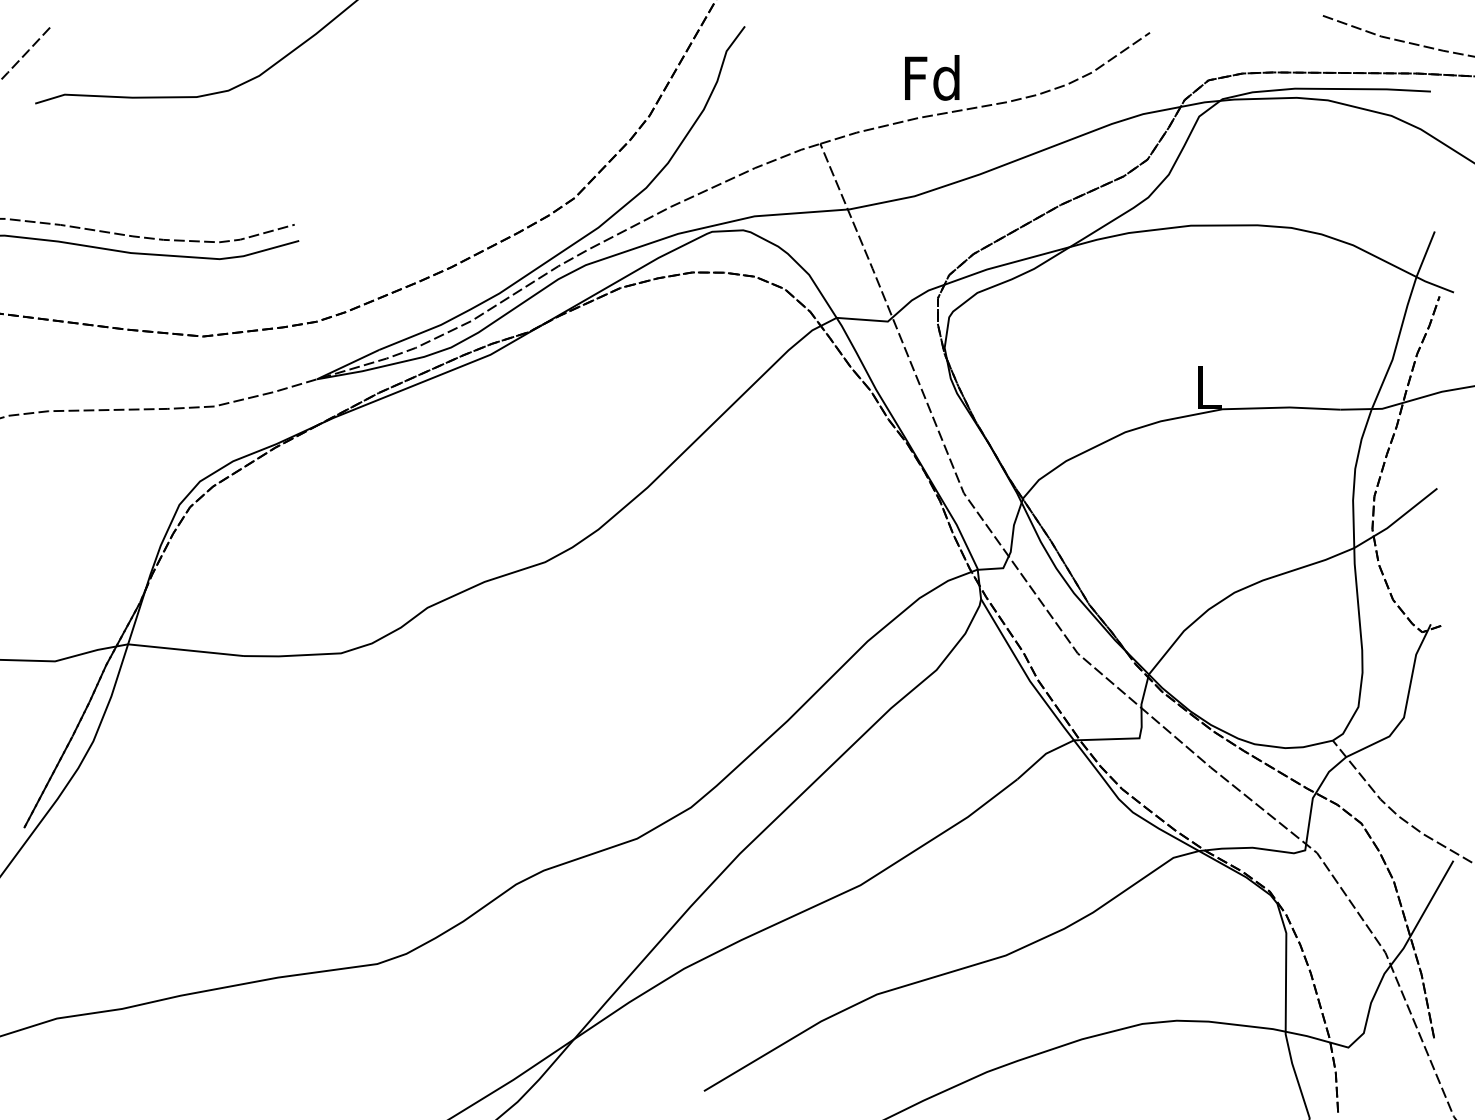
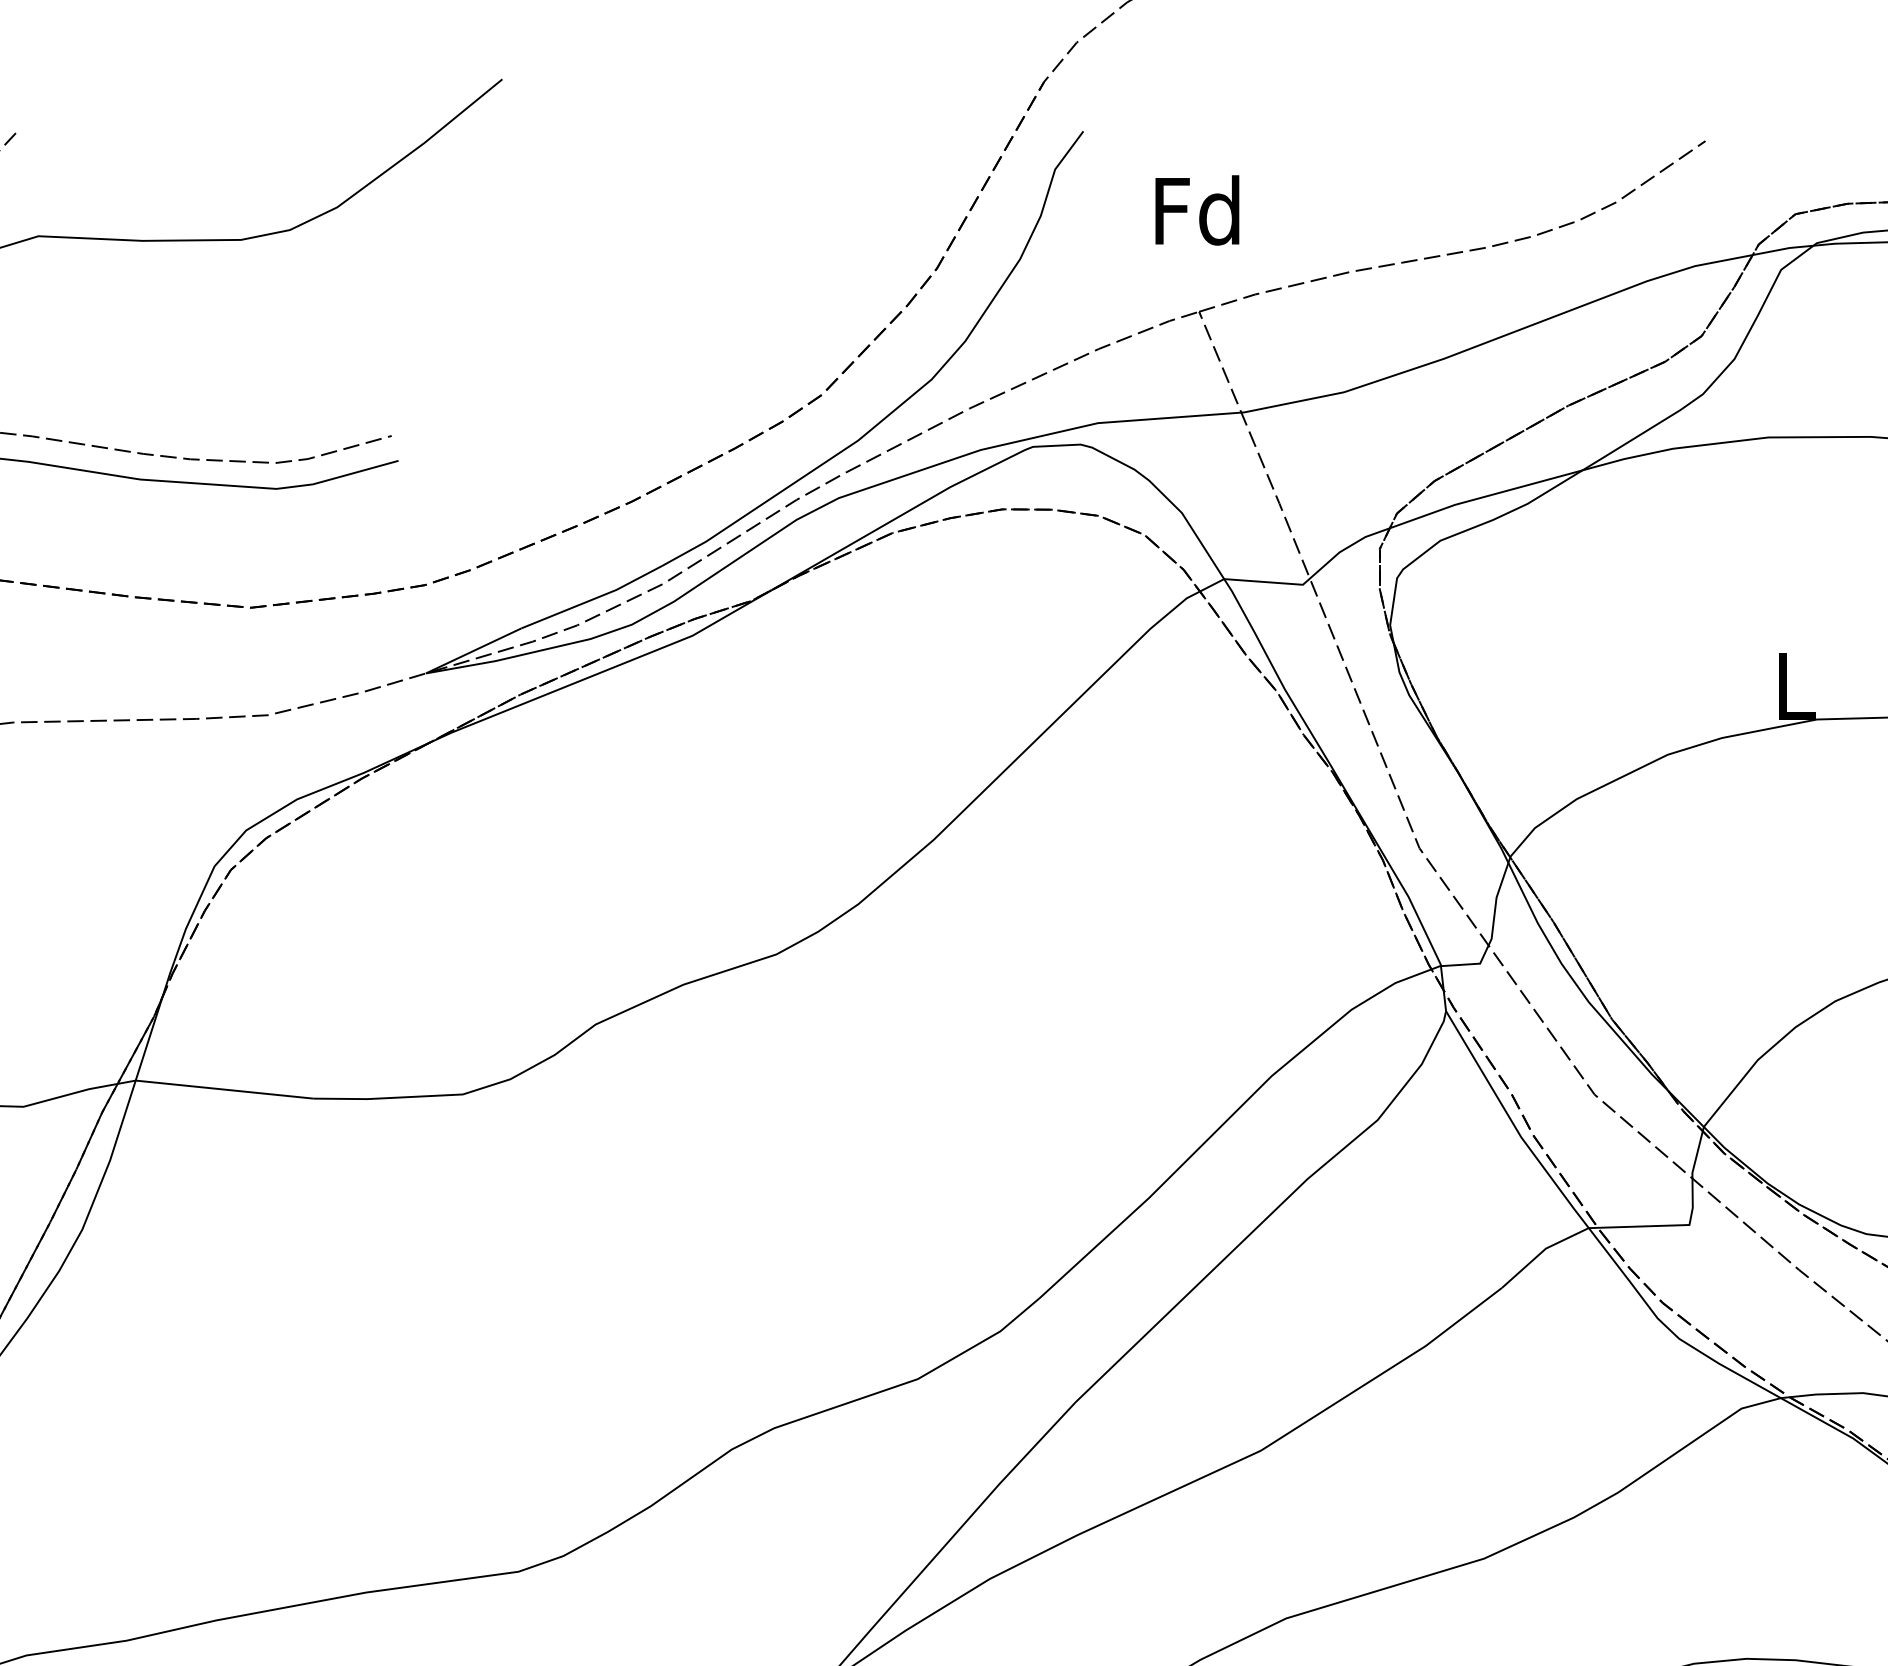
text: (932, 77) -> (1197, 209), moved

